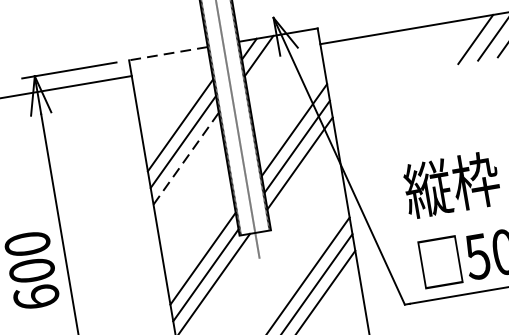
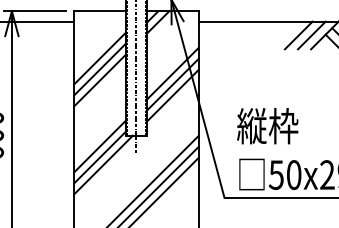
line: (169, 53) -> (100, 11), dashed -> solid
line: (186, 158) -> (100, 80), dashed -> solid

